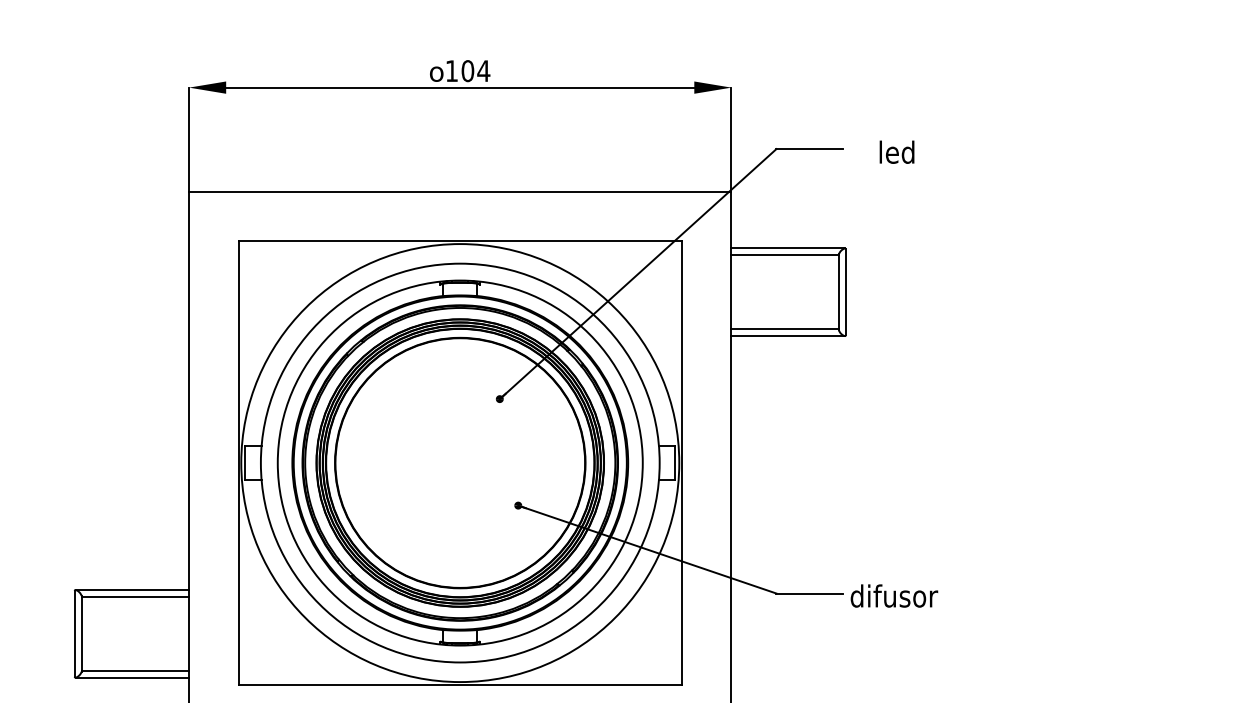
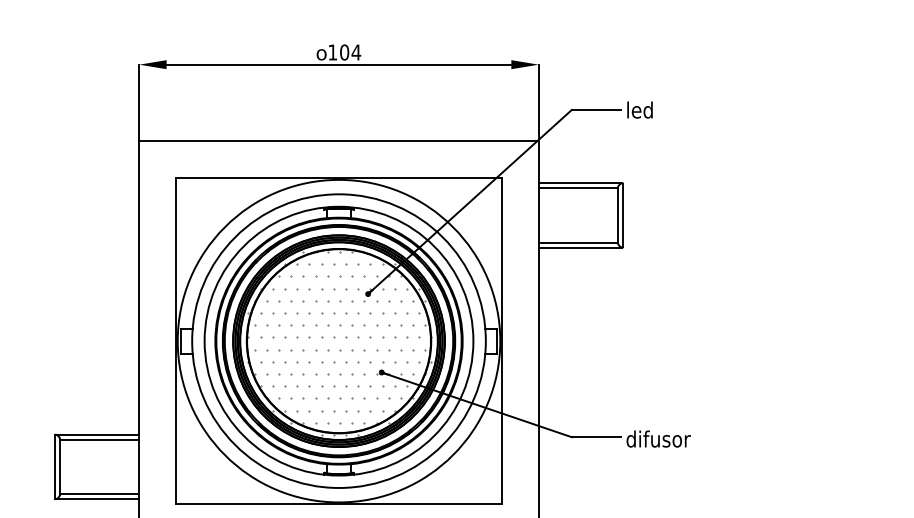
text: (896, 151) -> (639, 109), moved
hatch: (461, 466) -> (339, 343), added

